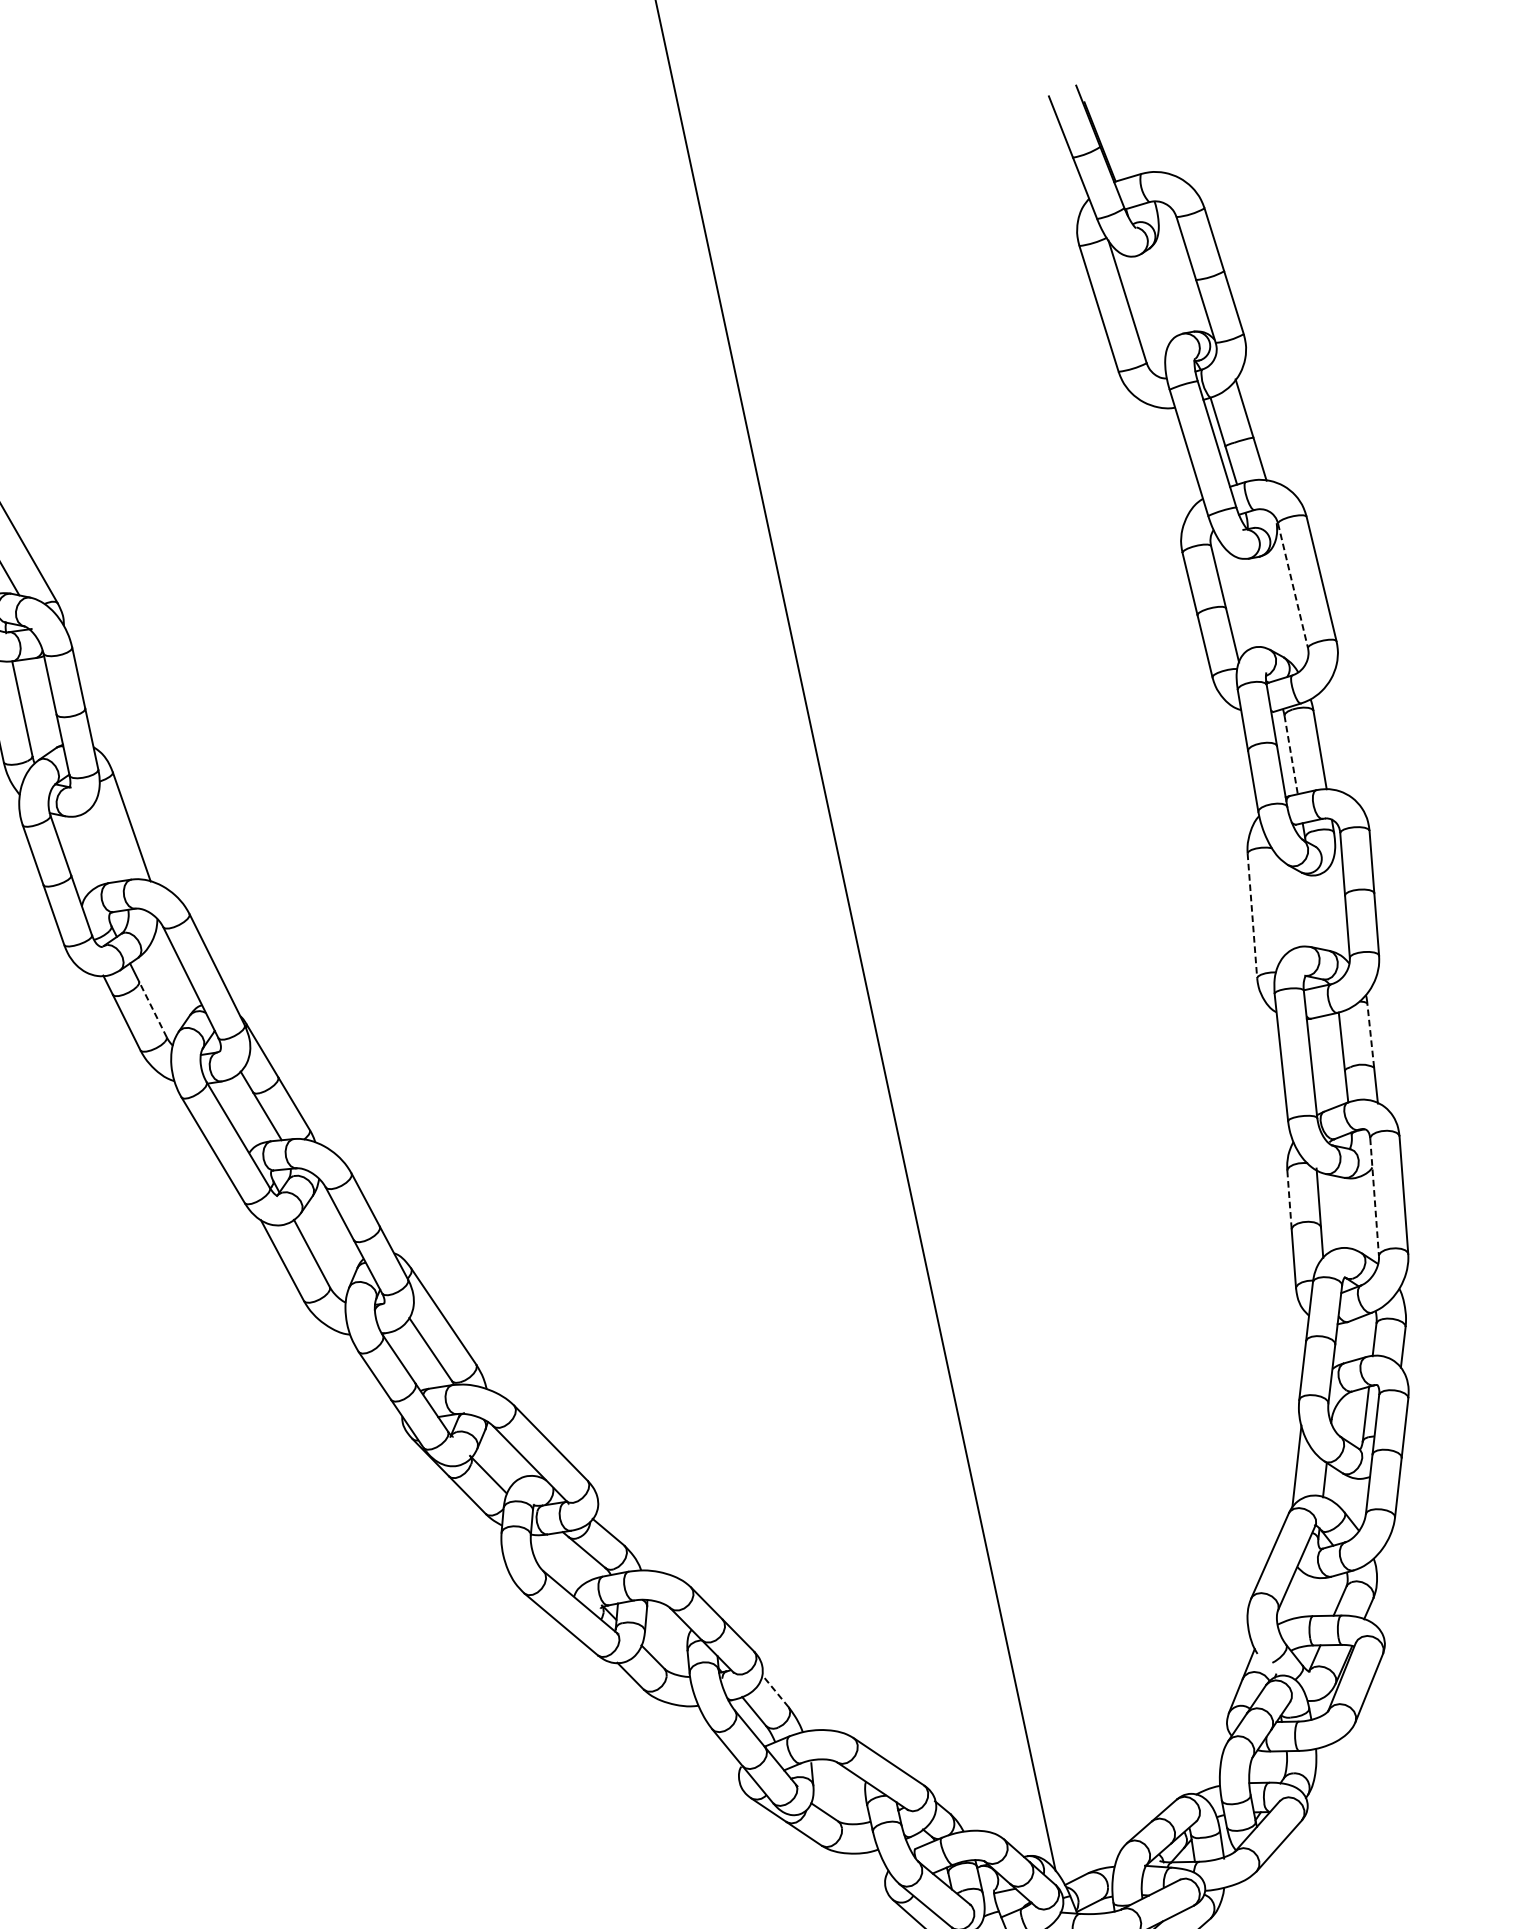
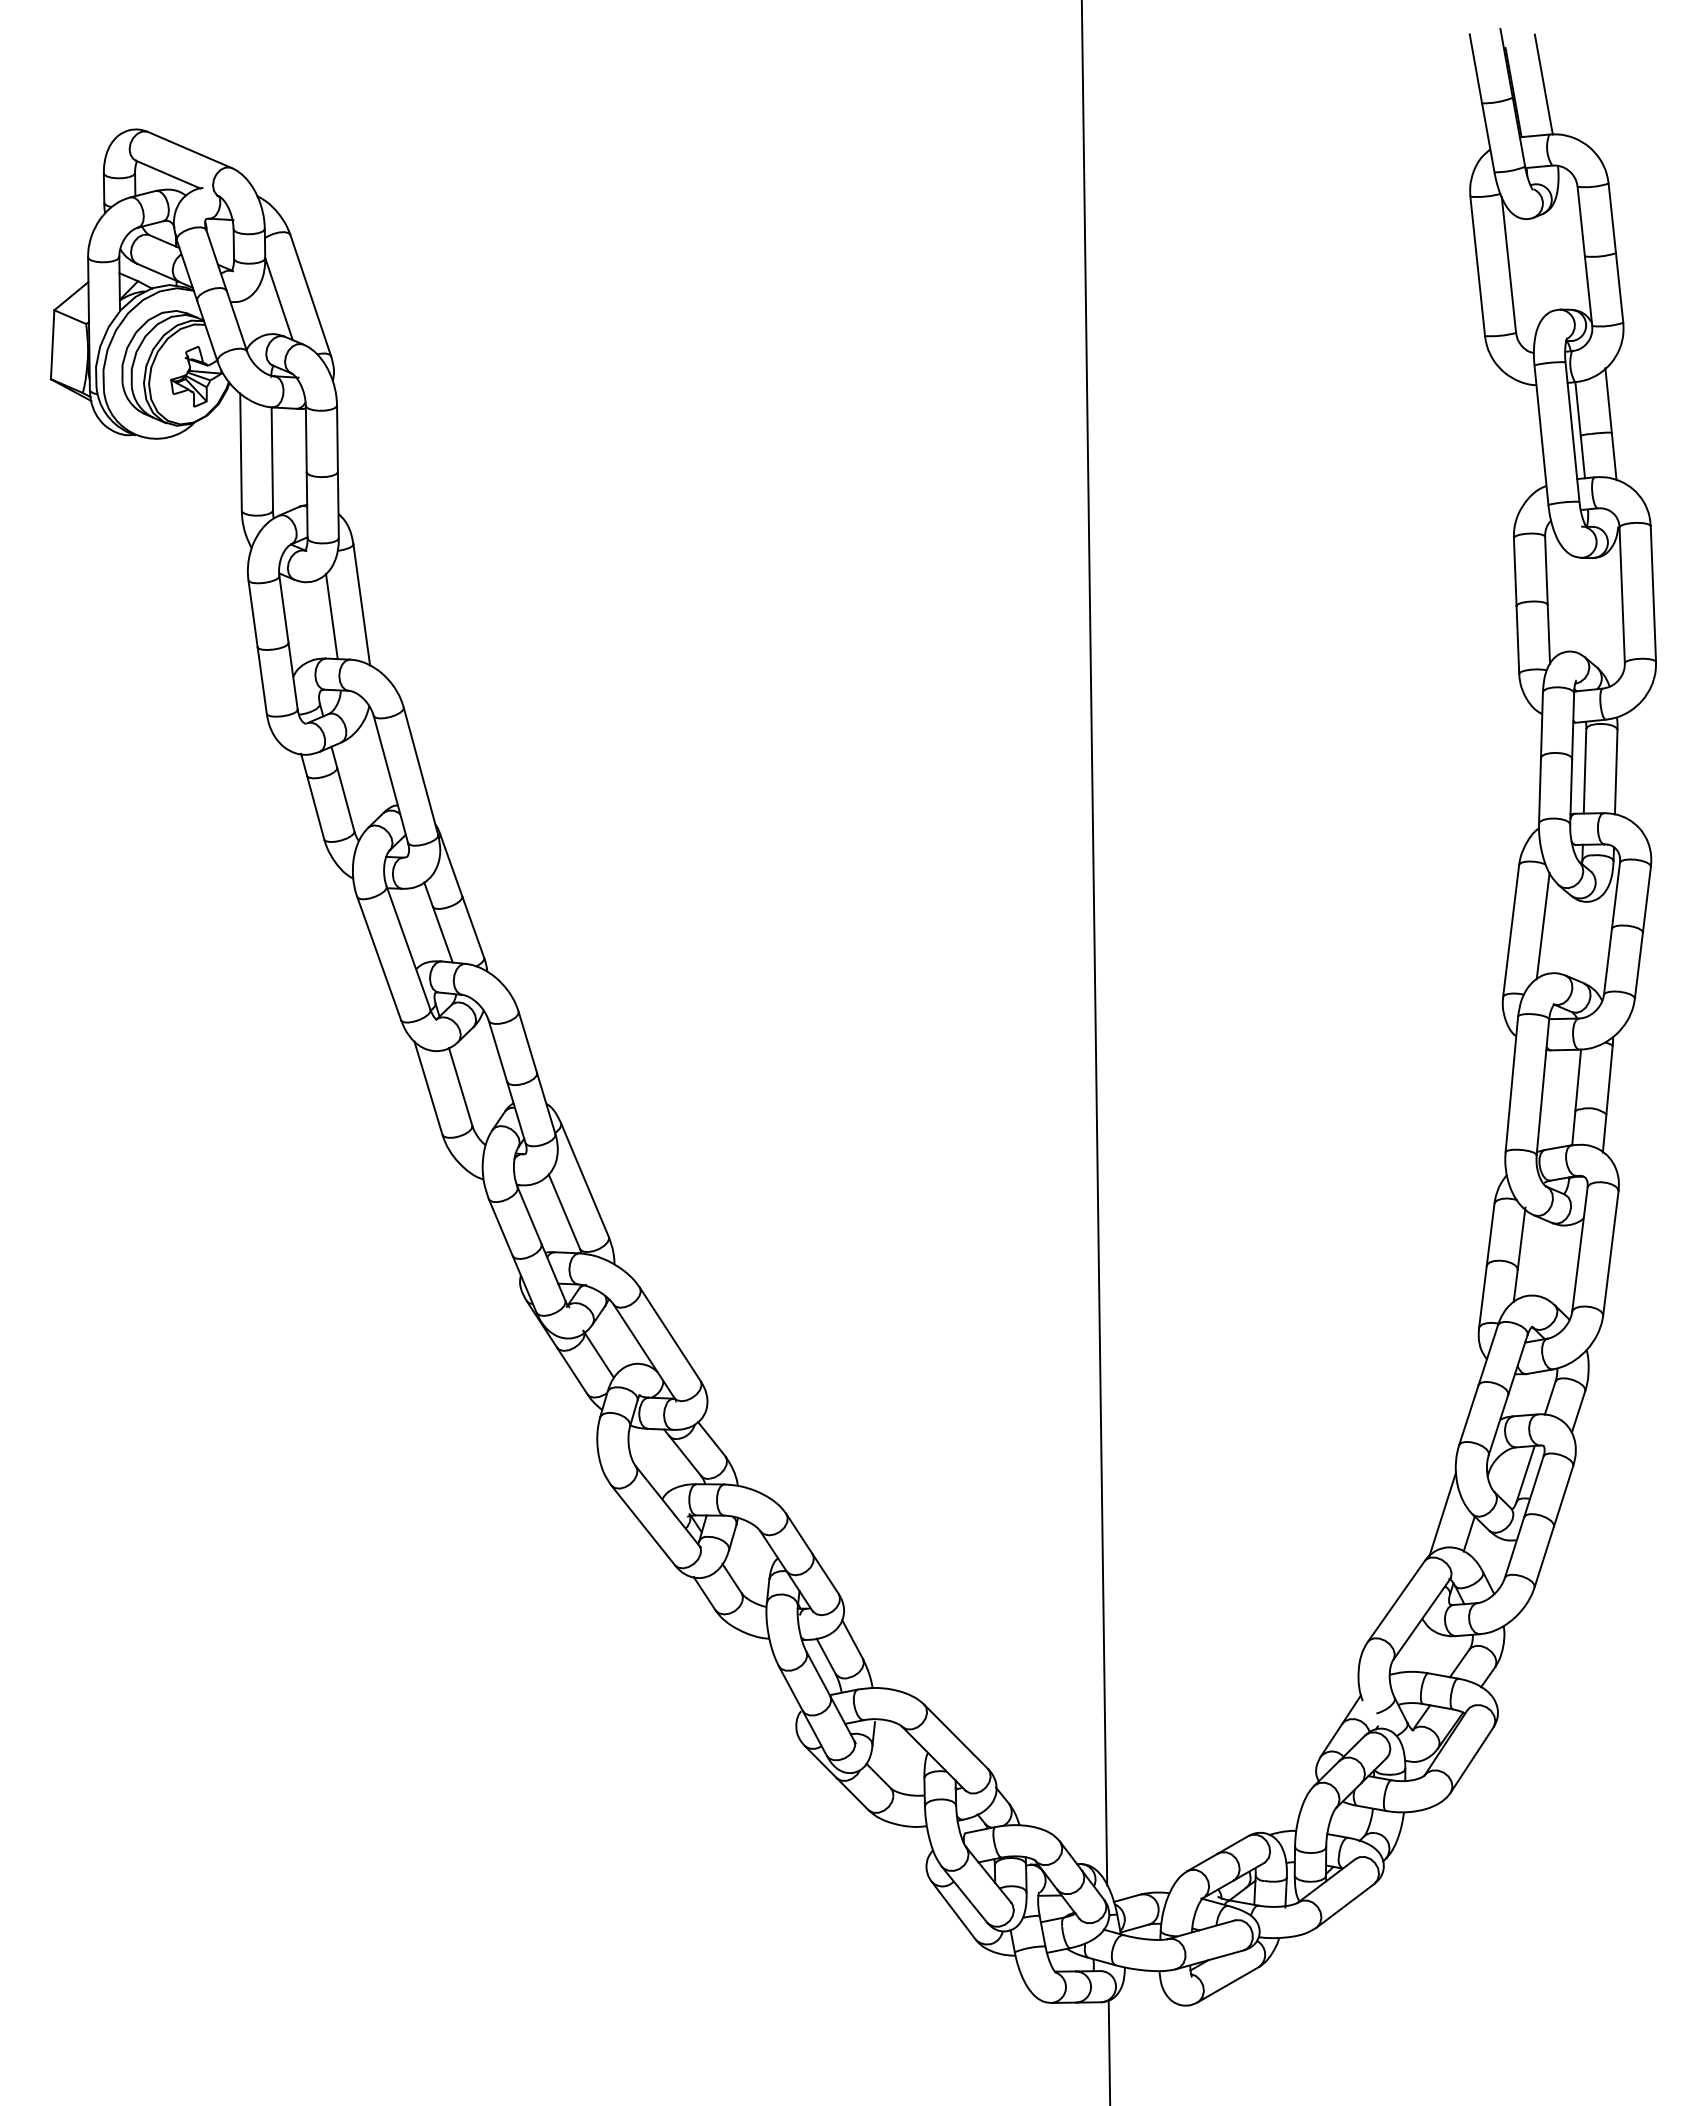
line: (1126, 128) -> (1543, 84), added
line: (1293, 585) -> (1622, 595), dashed -> solid
line: (1291, 755) -> (1585, 771), dashed -> solid
line: (106, 843) -> (331, 616), added
line: (1280, 905) -> (1542, 925), added
line: (1252, 915) -> (1511, 930), dashed -> solid
line: (152, 1009) -> (345, 799), dashed -> solid
line: (1370, 1034) -> (1609, 1079), dashed -> solid
line: (1374, 1197) -> (1579, 1249), dashed -> solid
line: (1289, 1200) -> (1490, 1235), dashed -> solid
line: (775, 1691) -> (852, 1639), dashed -> solid

